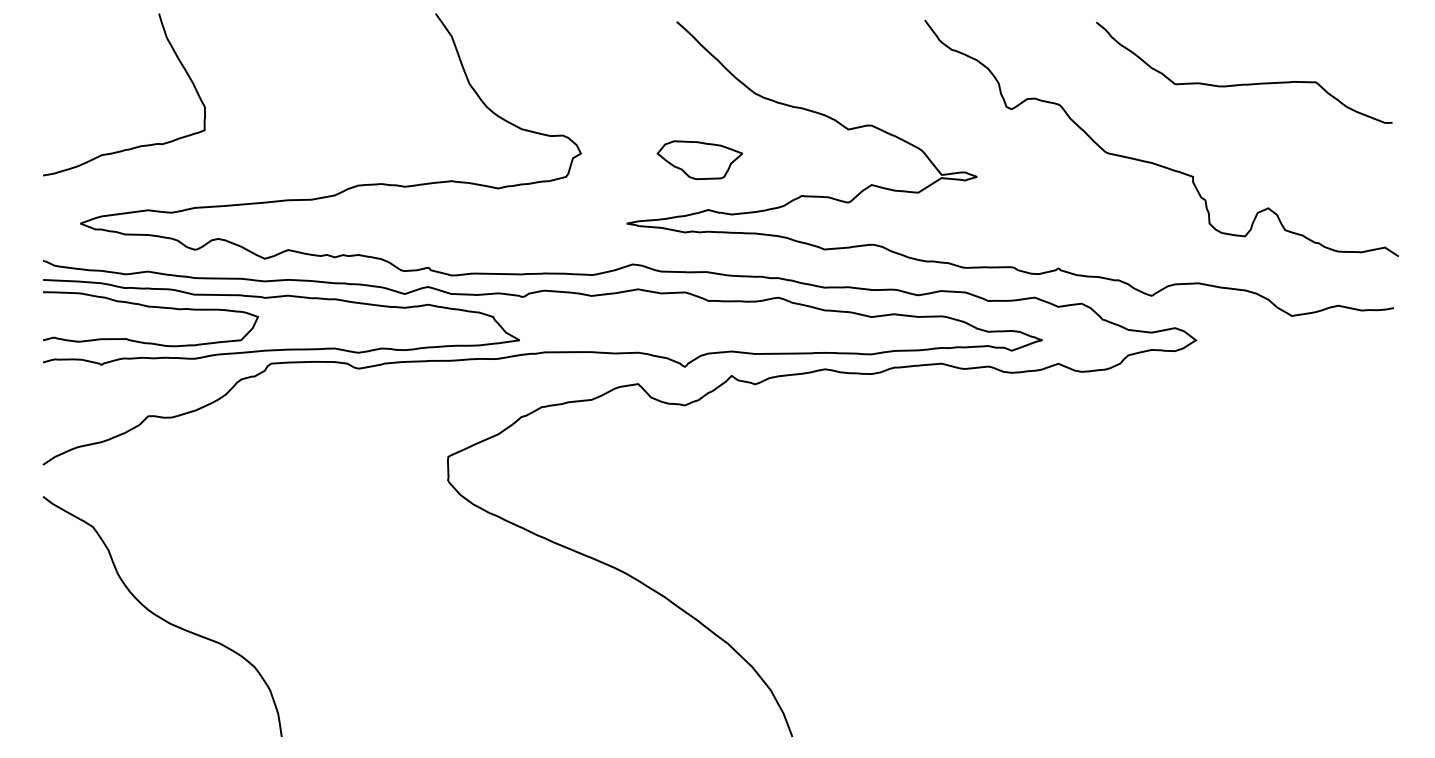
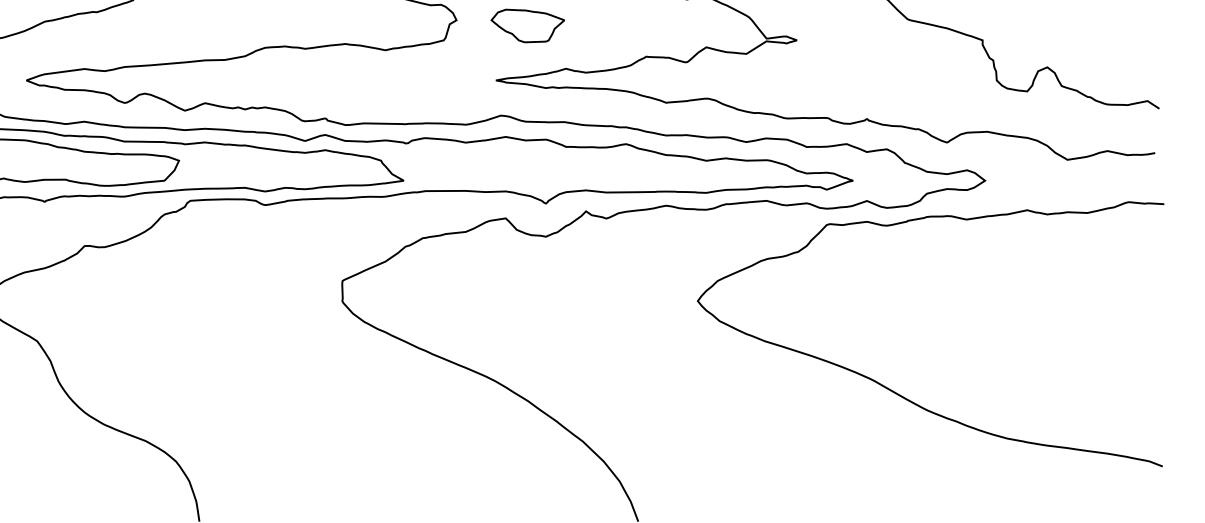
part: (699, 160) -> (527, 26), moved
curve: (1094, 587) -> (897, 393), added

